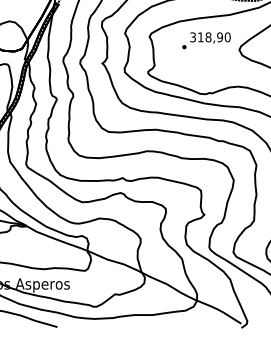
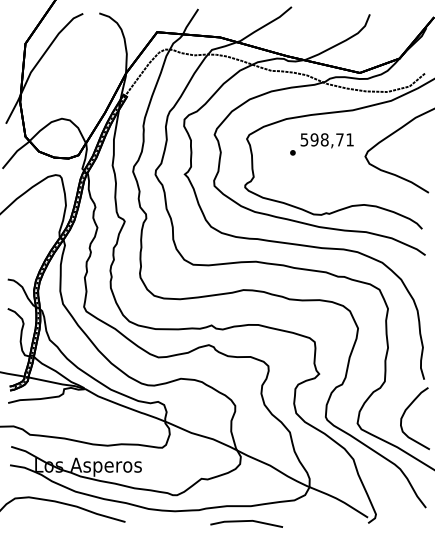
text: (210, 37) -> (327, 139), 318,90 -> 598,71
line: (149, 326) -> (246, 521), added

